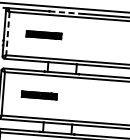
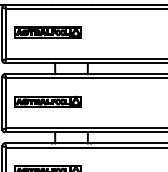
line: (66, 12) -> (71, 4), dashed -> solid
line: (7, 34) -> (6, 34), dashed -> solid
part: (43, 35) -> (47, 32), size x1.67
part: (39, 95) -> (47, 101), size x1.67

